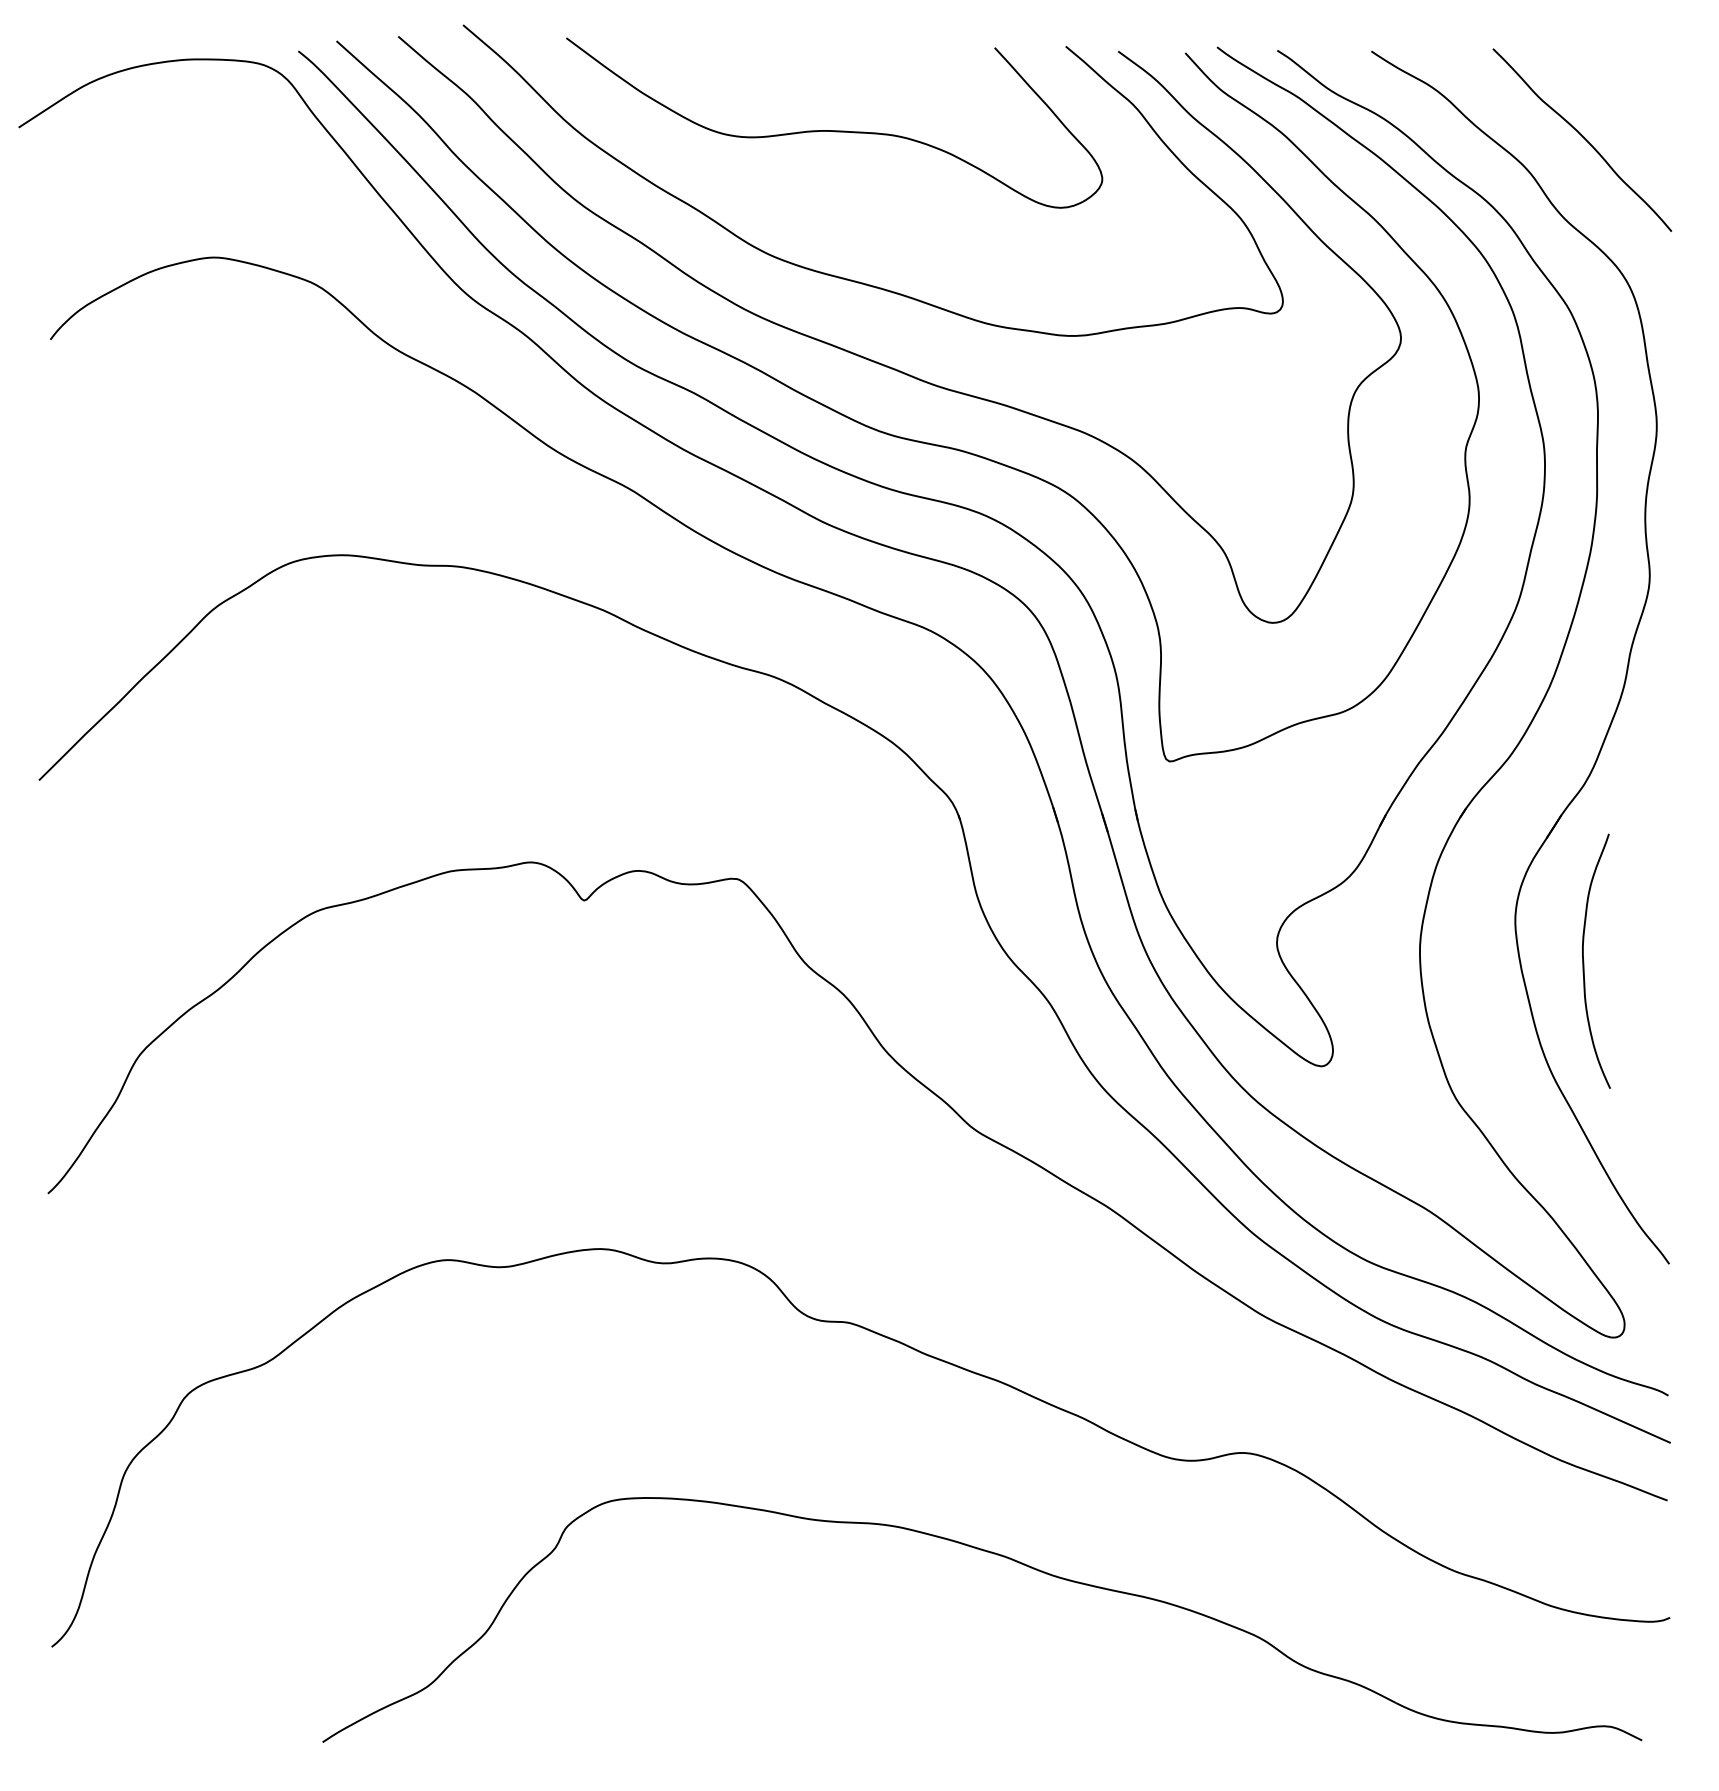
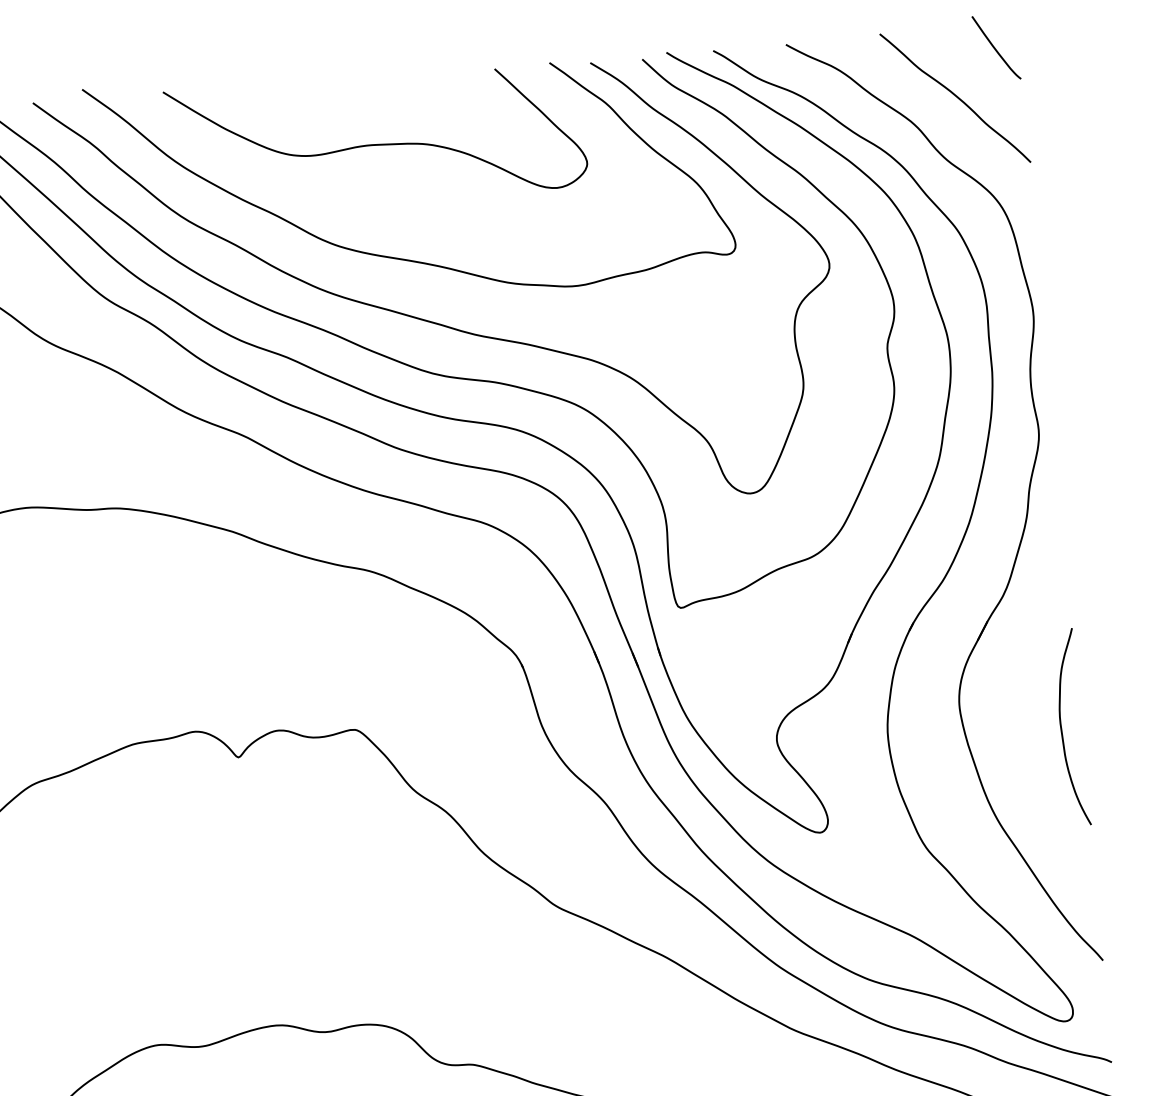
curve: (1640, 81) -> (996, 48), added
curve: (1584, 961) -> (1062, 728), moved

